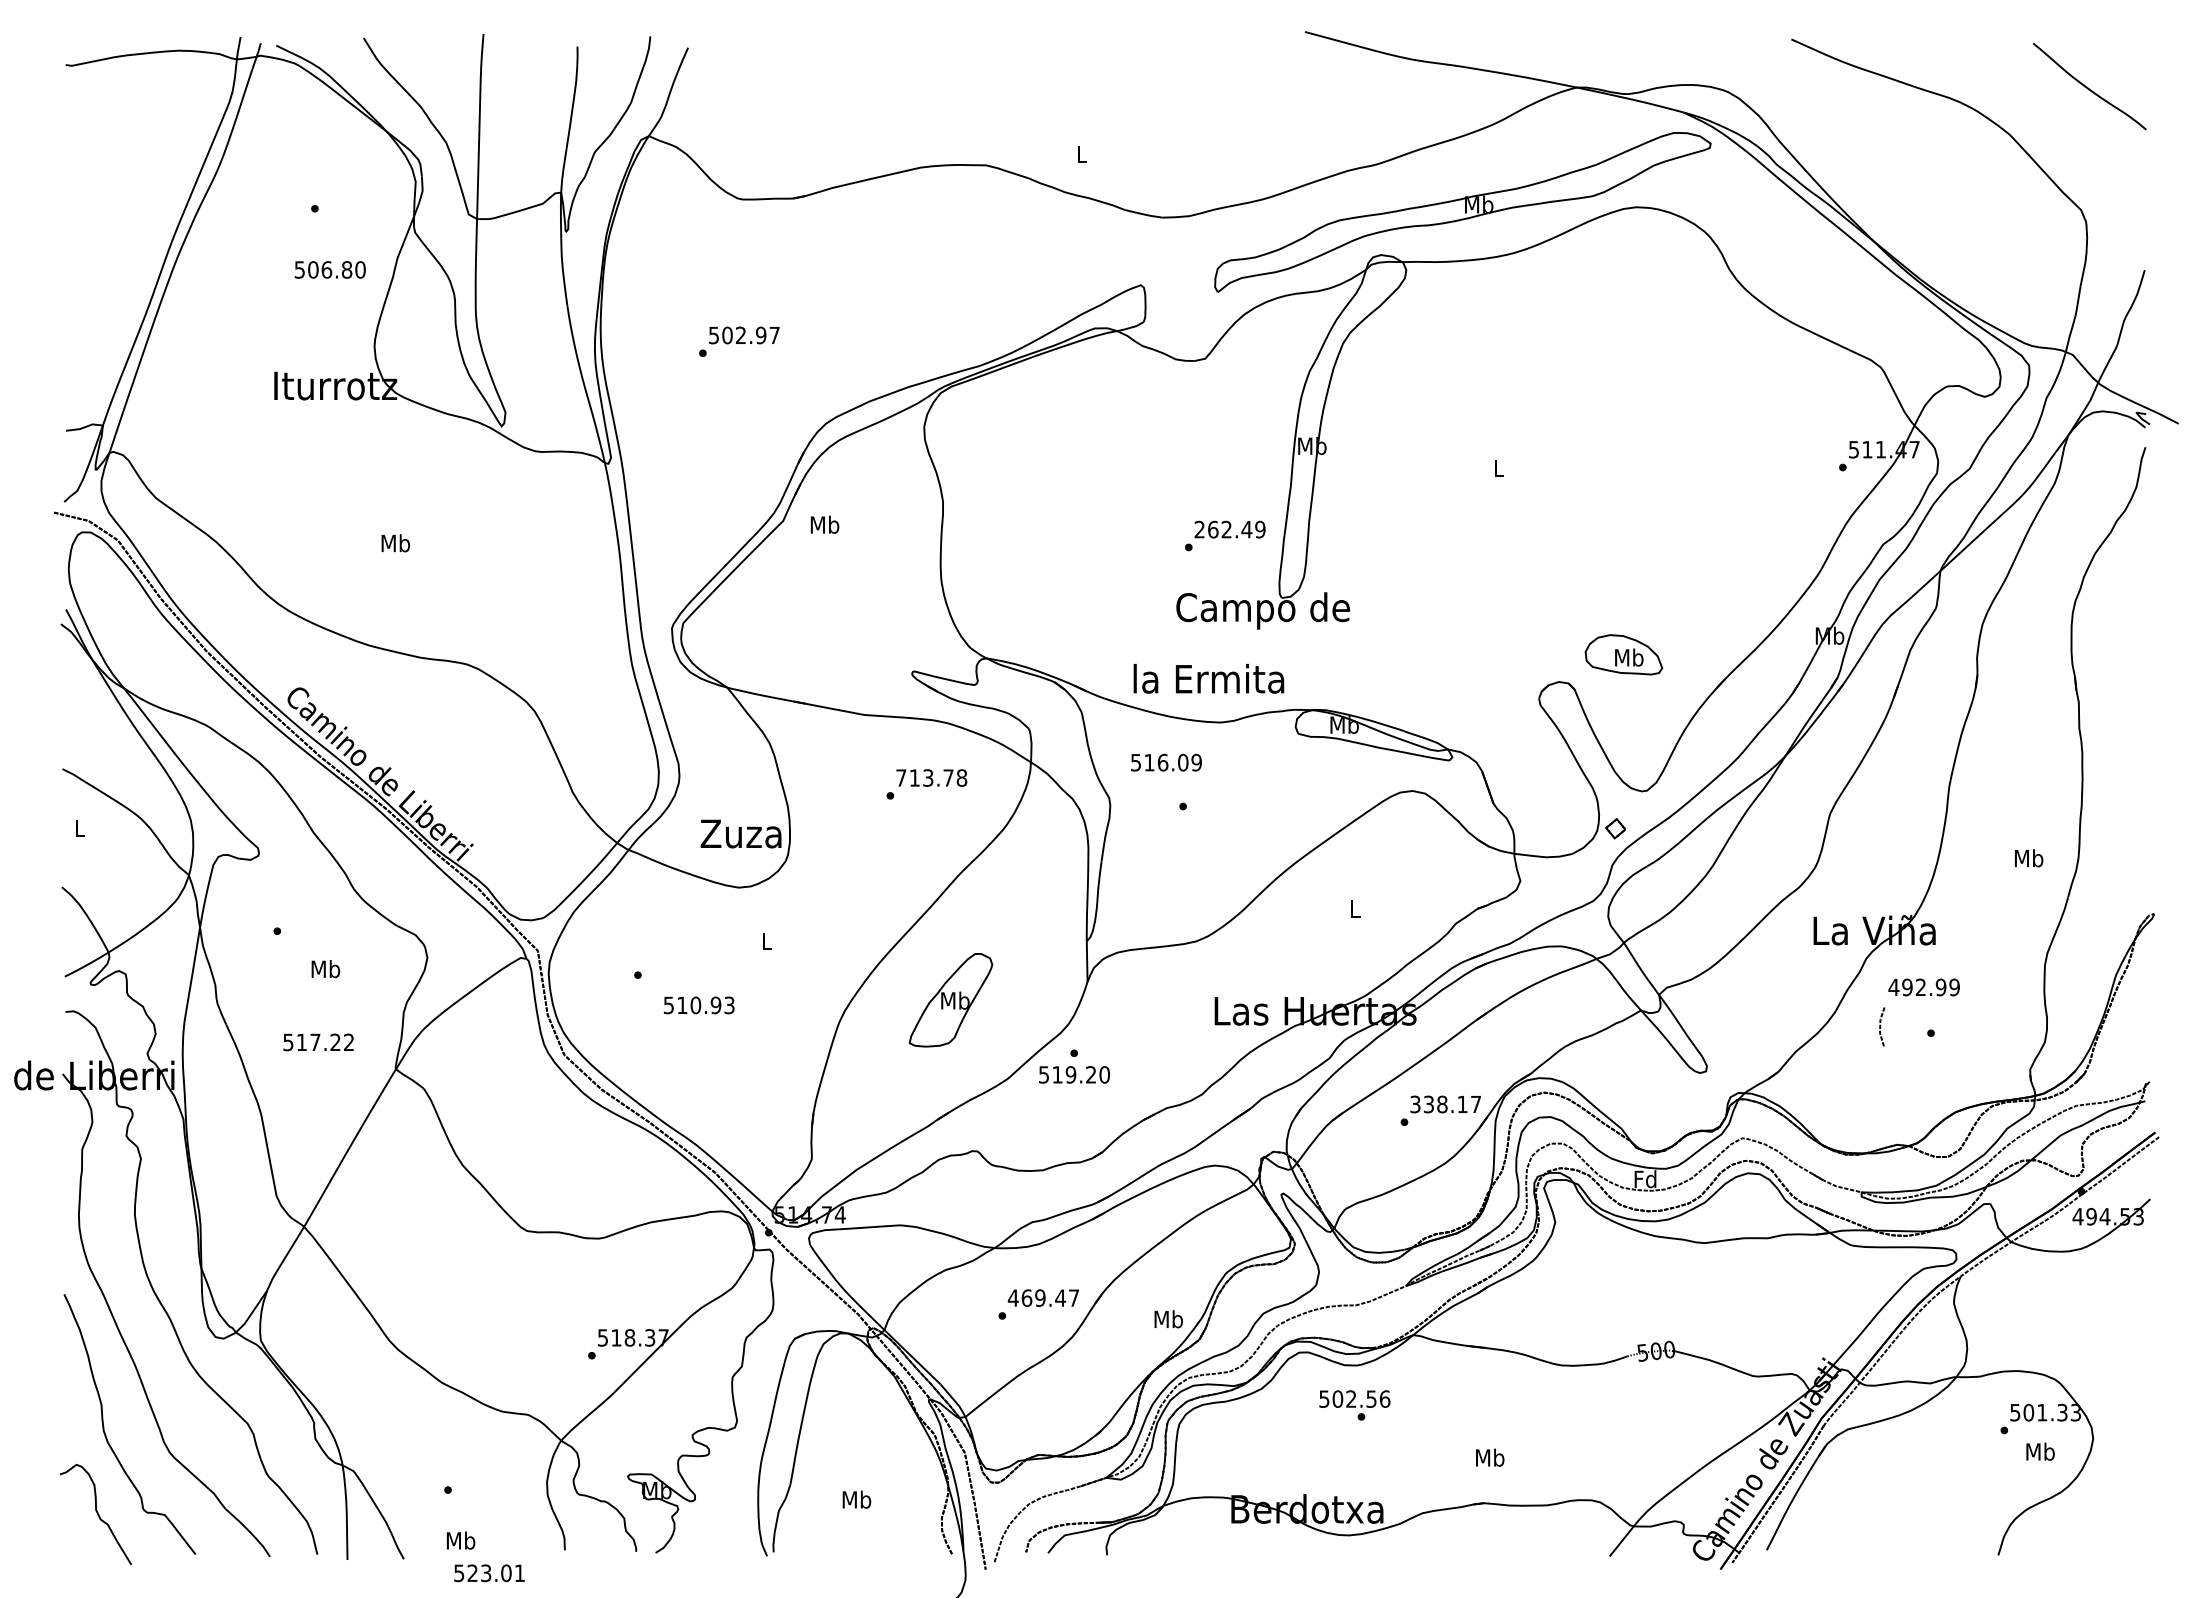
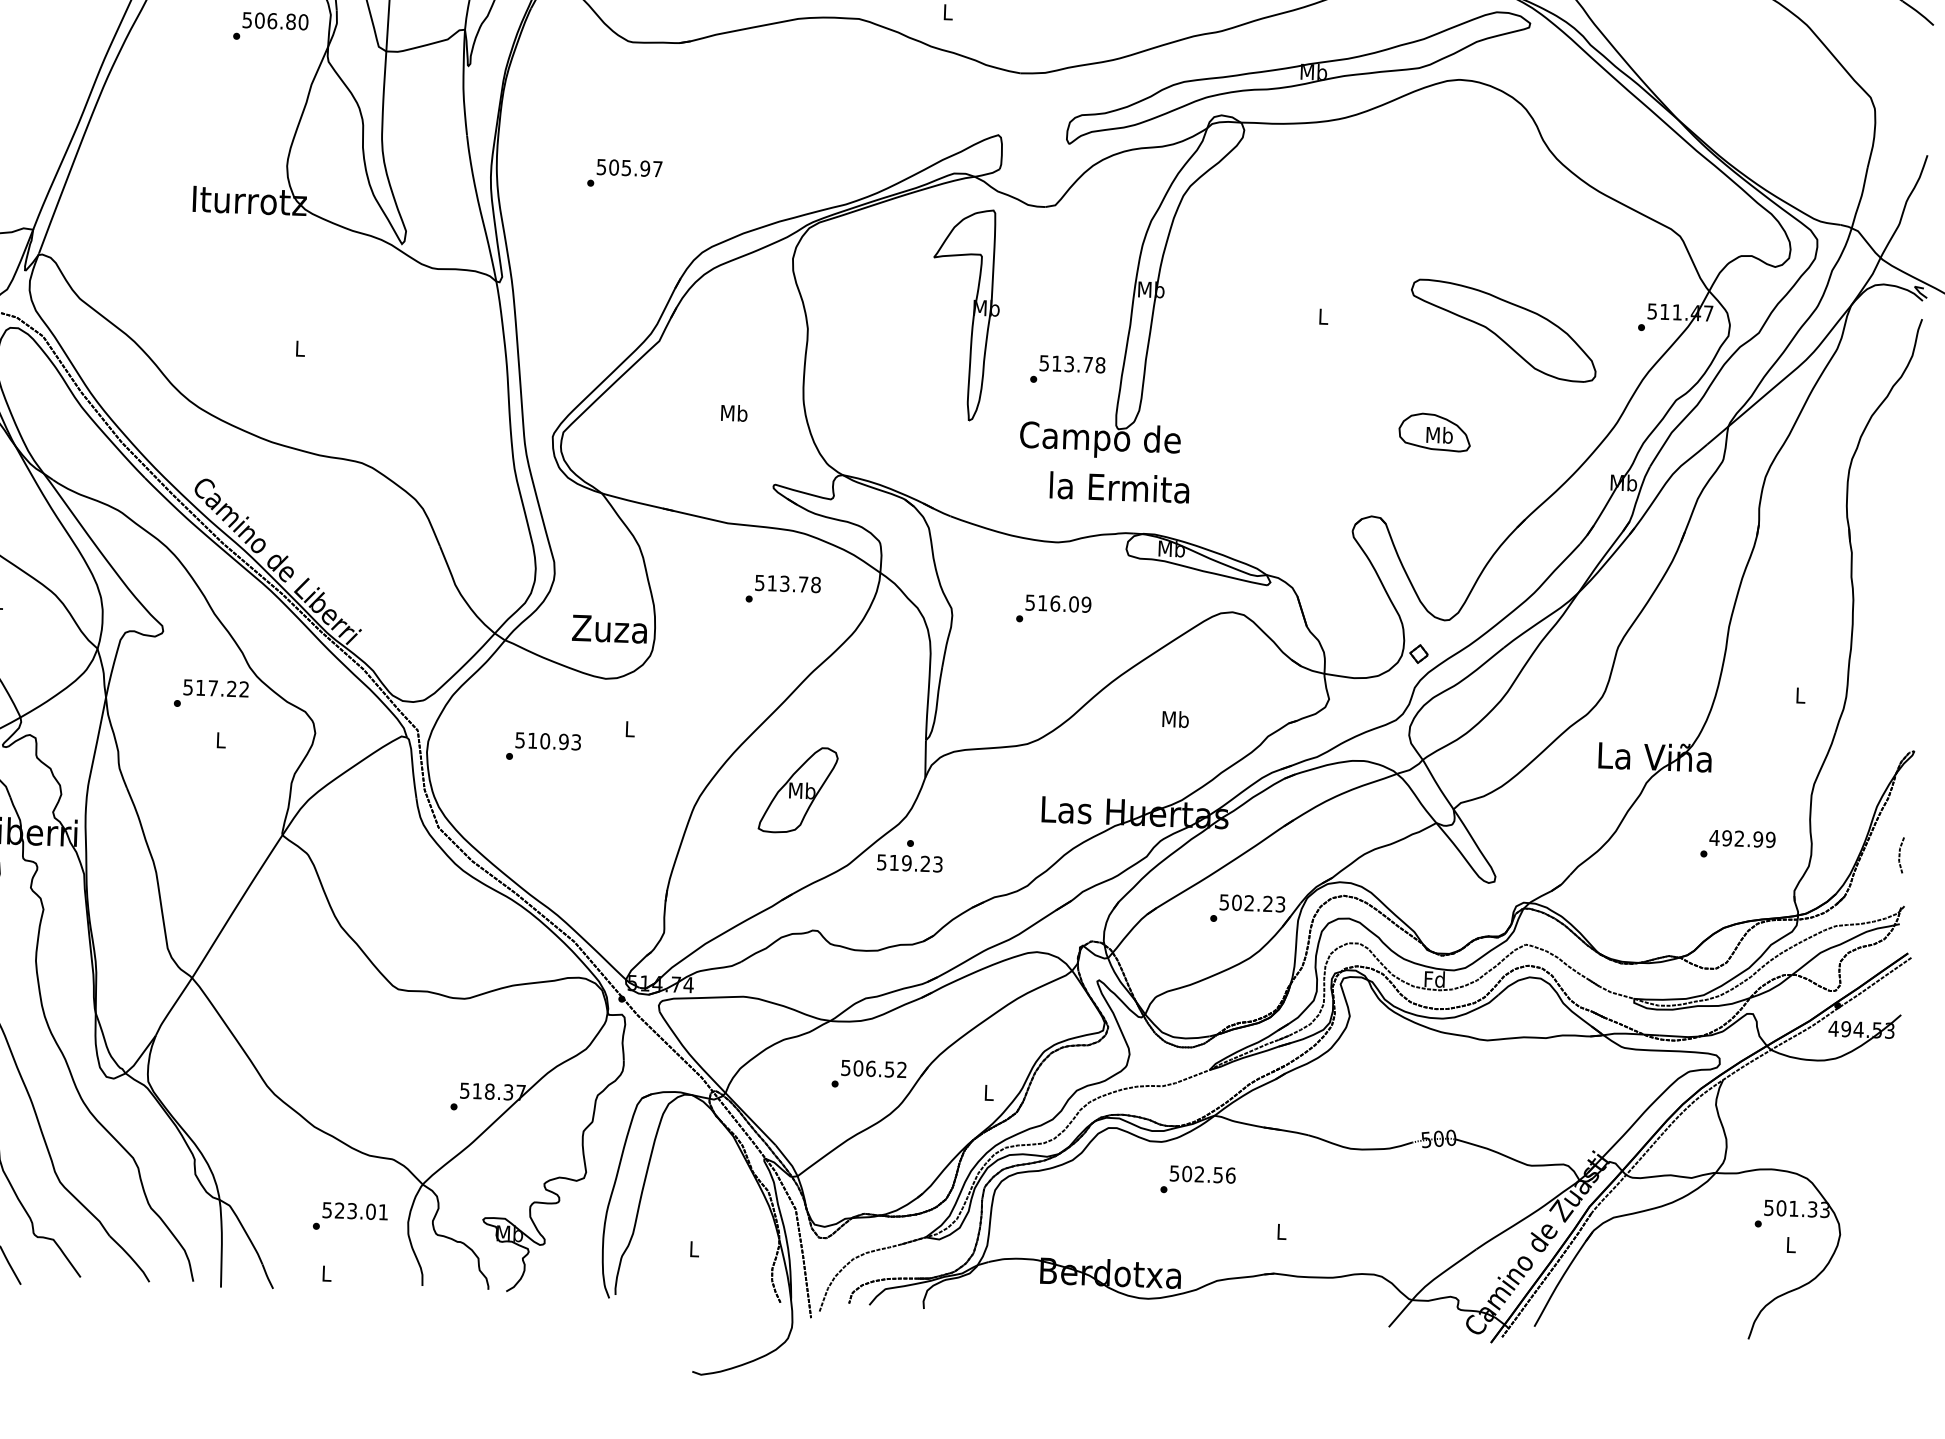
text: (329, 269) -> (274, 20), moved
text: (740, 335) -> (626, 168), 502.97 -> 505.97
part: (1693, 476) -> (1503, 330), added
part: (1120, 480) -> (972, 315), added
text: (824, 524) -> (733, 412), moved
text: (1229, 529) -> (1071, 364), 262.49 -> 513.78
text: (395, 543) -> (299, 348), Mb -> L
part: (1623, 654) -> (1434, 432), moved
text: (1208, 678) -> (1119, 487), moved
text: (1166, 762) -> (1058, 603), moved
text: (901, 777) -> (760, 582), 713.78 -> 513.78
text: (2029, 858) -> (1800, 695), Mb -> L
text: (1355, 908) -> (1175, 719), L -> Mb
text: (325, 969) -> (220, 740), Mb -> L
text: (1923, 987) -> (1741, 838), moved
text: (698, 1005) -> (547, 741), moved
line: (1881, 1026) -> (1900, 854), moved
text: (318, 1042) -> (216, 688), moved
text: (1104, 1074) -> (937, 864), 519.20 -> 519.23
text: (1445, 1104) -> (1252, 903), 338.17 -> 502.23
text: (1042, 1297) -> (872, 1068), 469.47 -> 506.52
text: (1168, 1319) -> (988, 1092), Mb -> L
text: (1354, 1398) -> (1202, 1173), moved
text: (2040, 1451) -> (1790, 1244), Mb -> L
text: (1490, 1457) -> (1281, 1231), Mb -> L
text: (856, 1499) -> (693, 1248), Mb -> L
text: (460, 1540) -> (326, 1273), Mb -> L
text: (489, 1573) -> (355, 1211), moved

